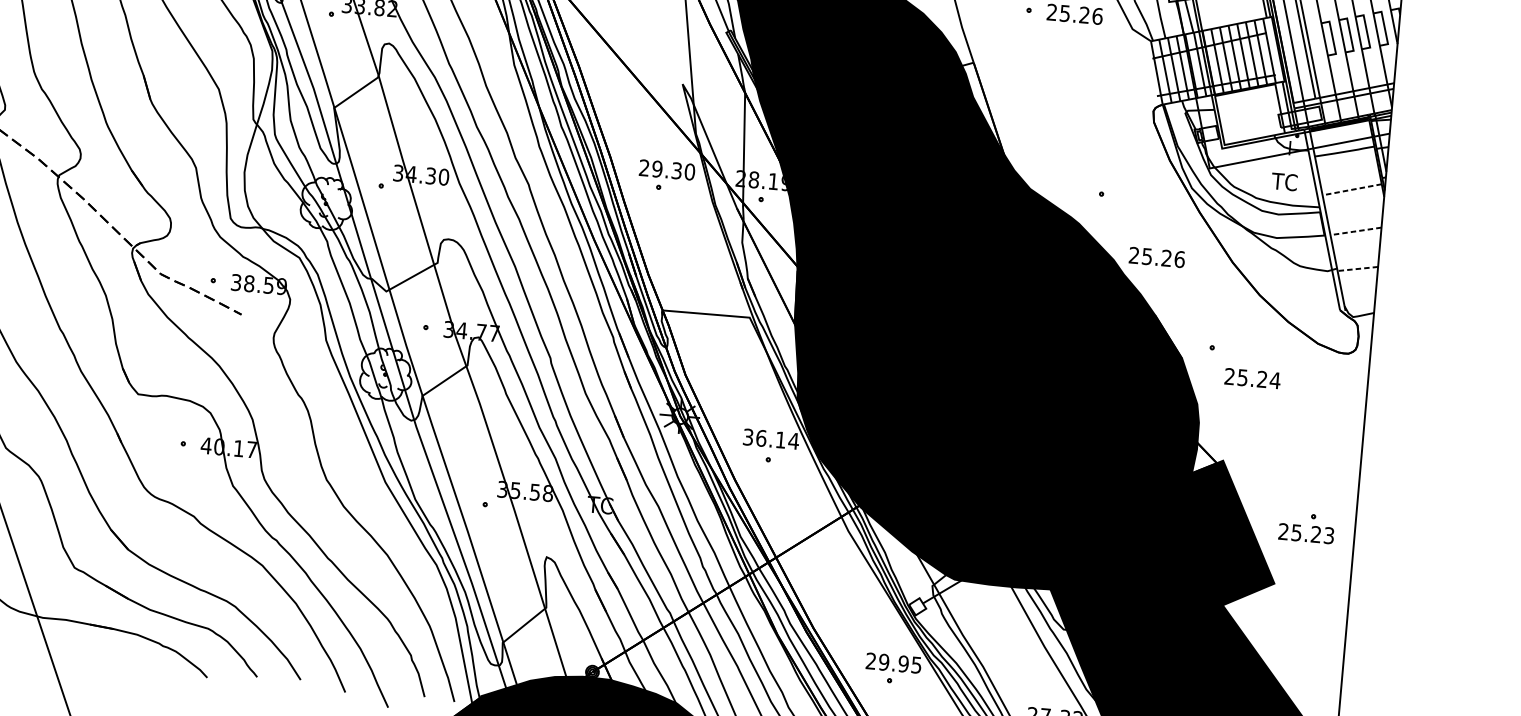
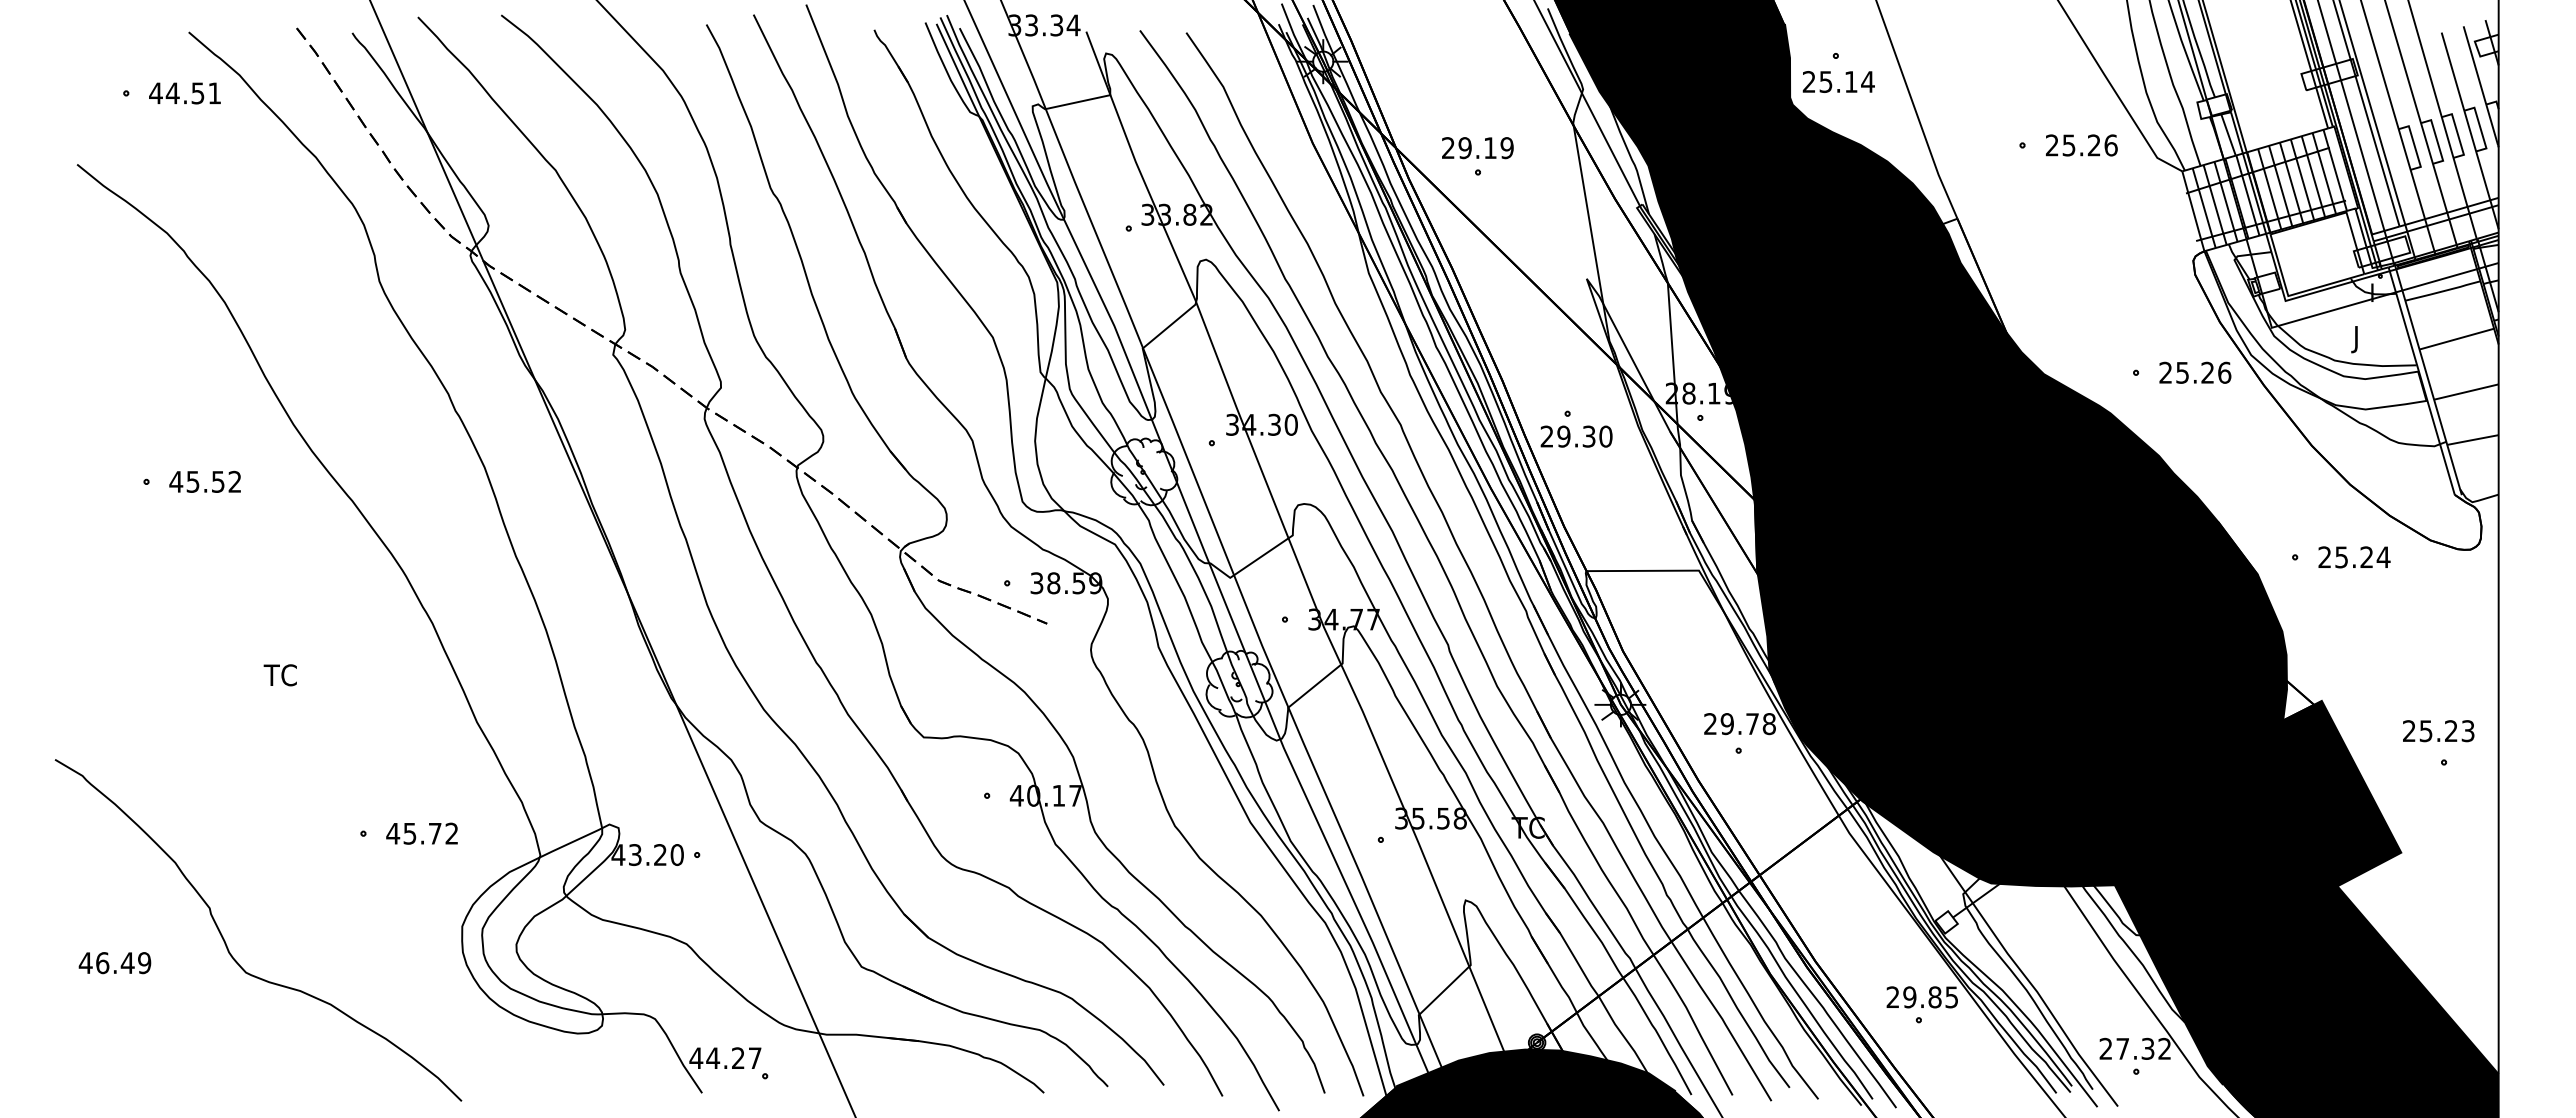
text: (667, 169) -> (1576, 436), moved
text: (1283, 184) -> (2368, 339), TC -> J
line: (1351, 190) -> (2456, 339), dashed -> solid
line: (1355, 231) -> (2465, 392), dashed -> solid
text: (1157, 257) -> (2195, 372), moved
line: (1356, 269) -> (2471, 440), dashed -> solid
text: (1252, 378) -> (2354, 557), moved
text: (771, 439) -> (1740, 724), 36.14 -> 29.78
text: (1306, 533) -> (2438, 731), moved
text: (903, 664) -> (1934, 997), 29.95 -> 29.85

